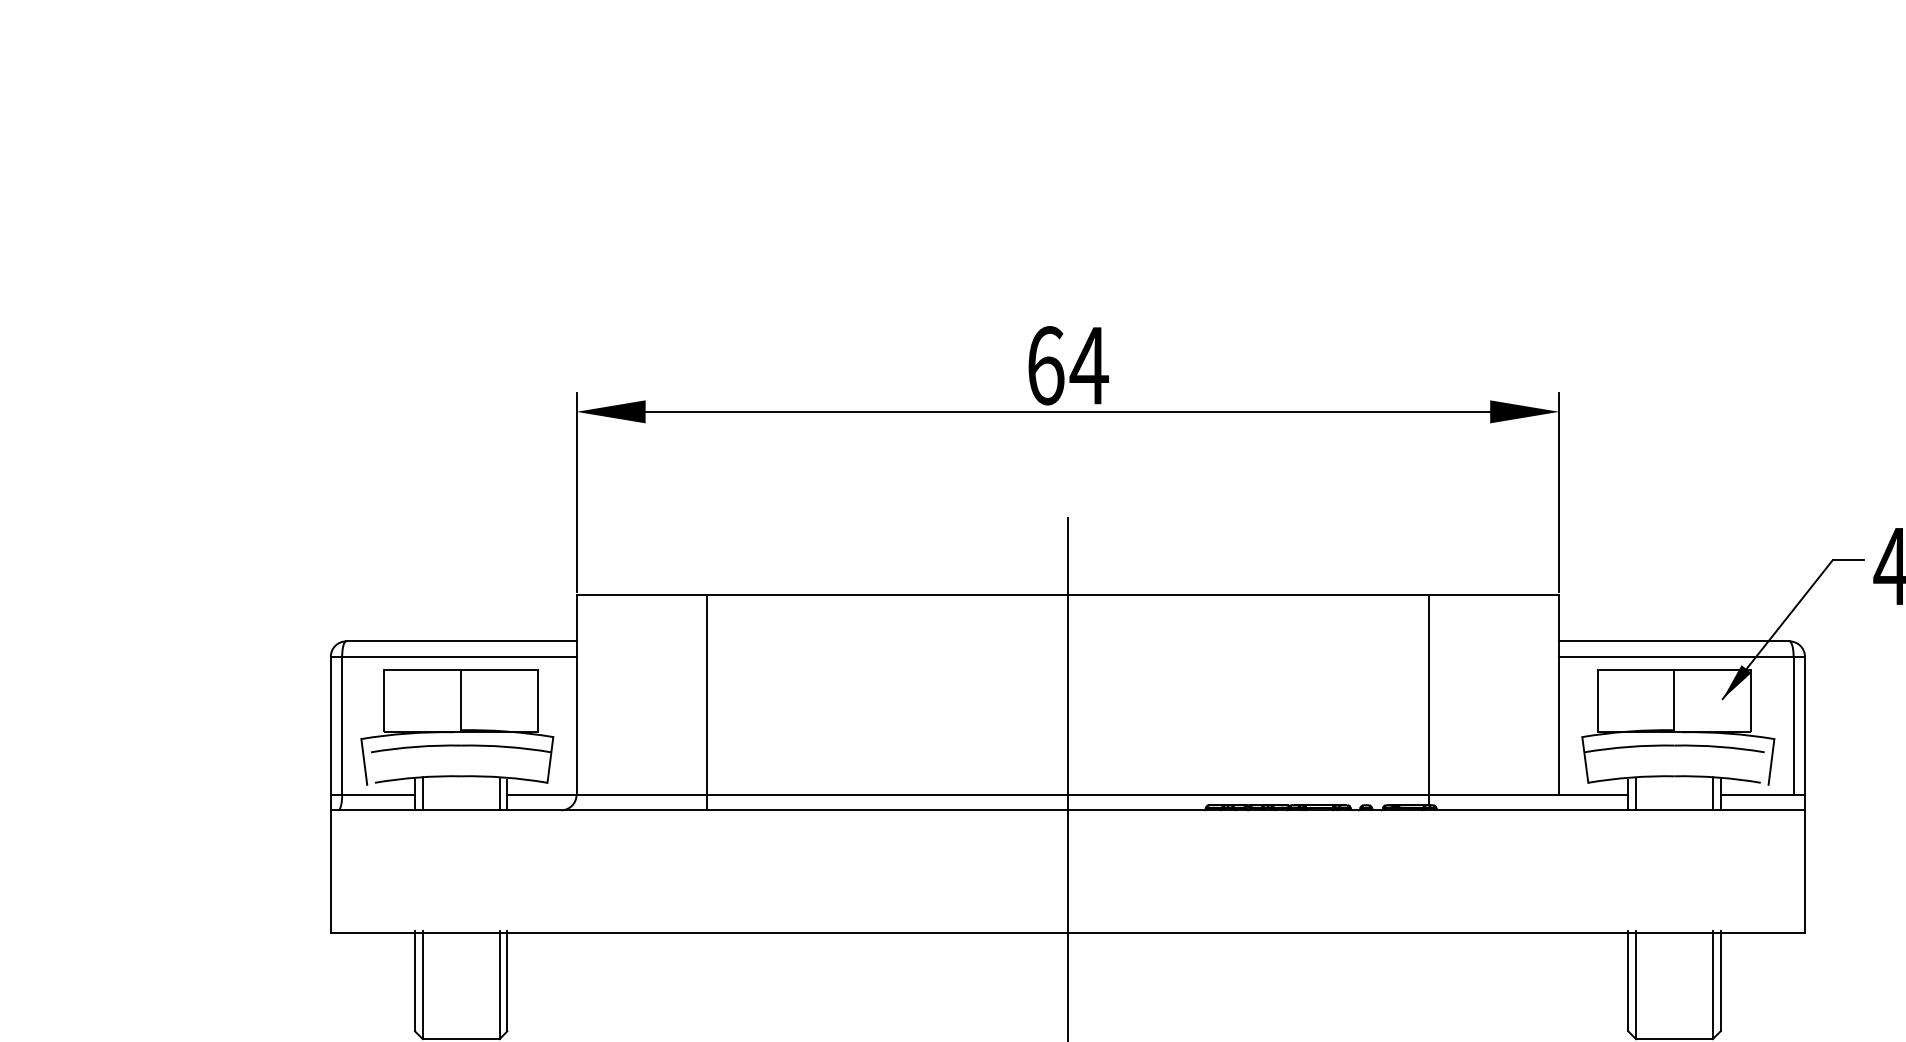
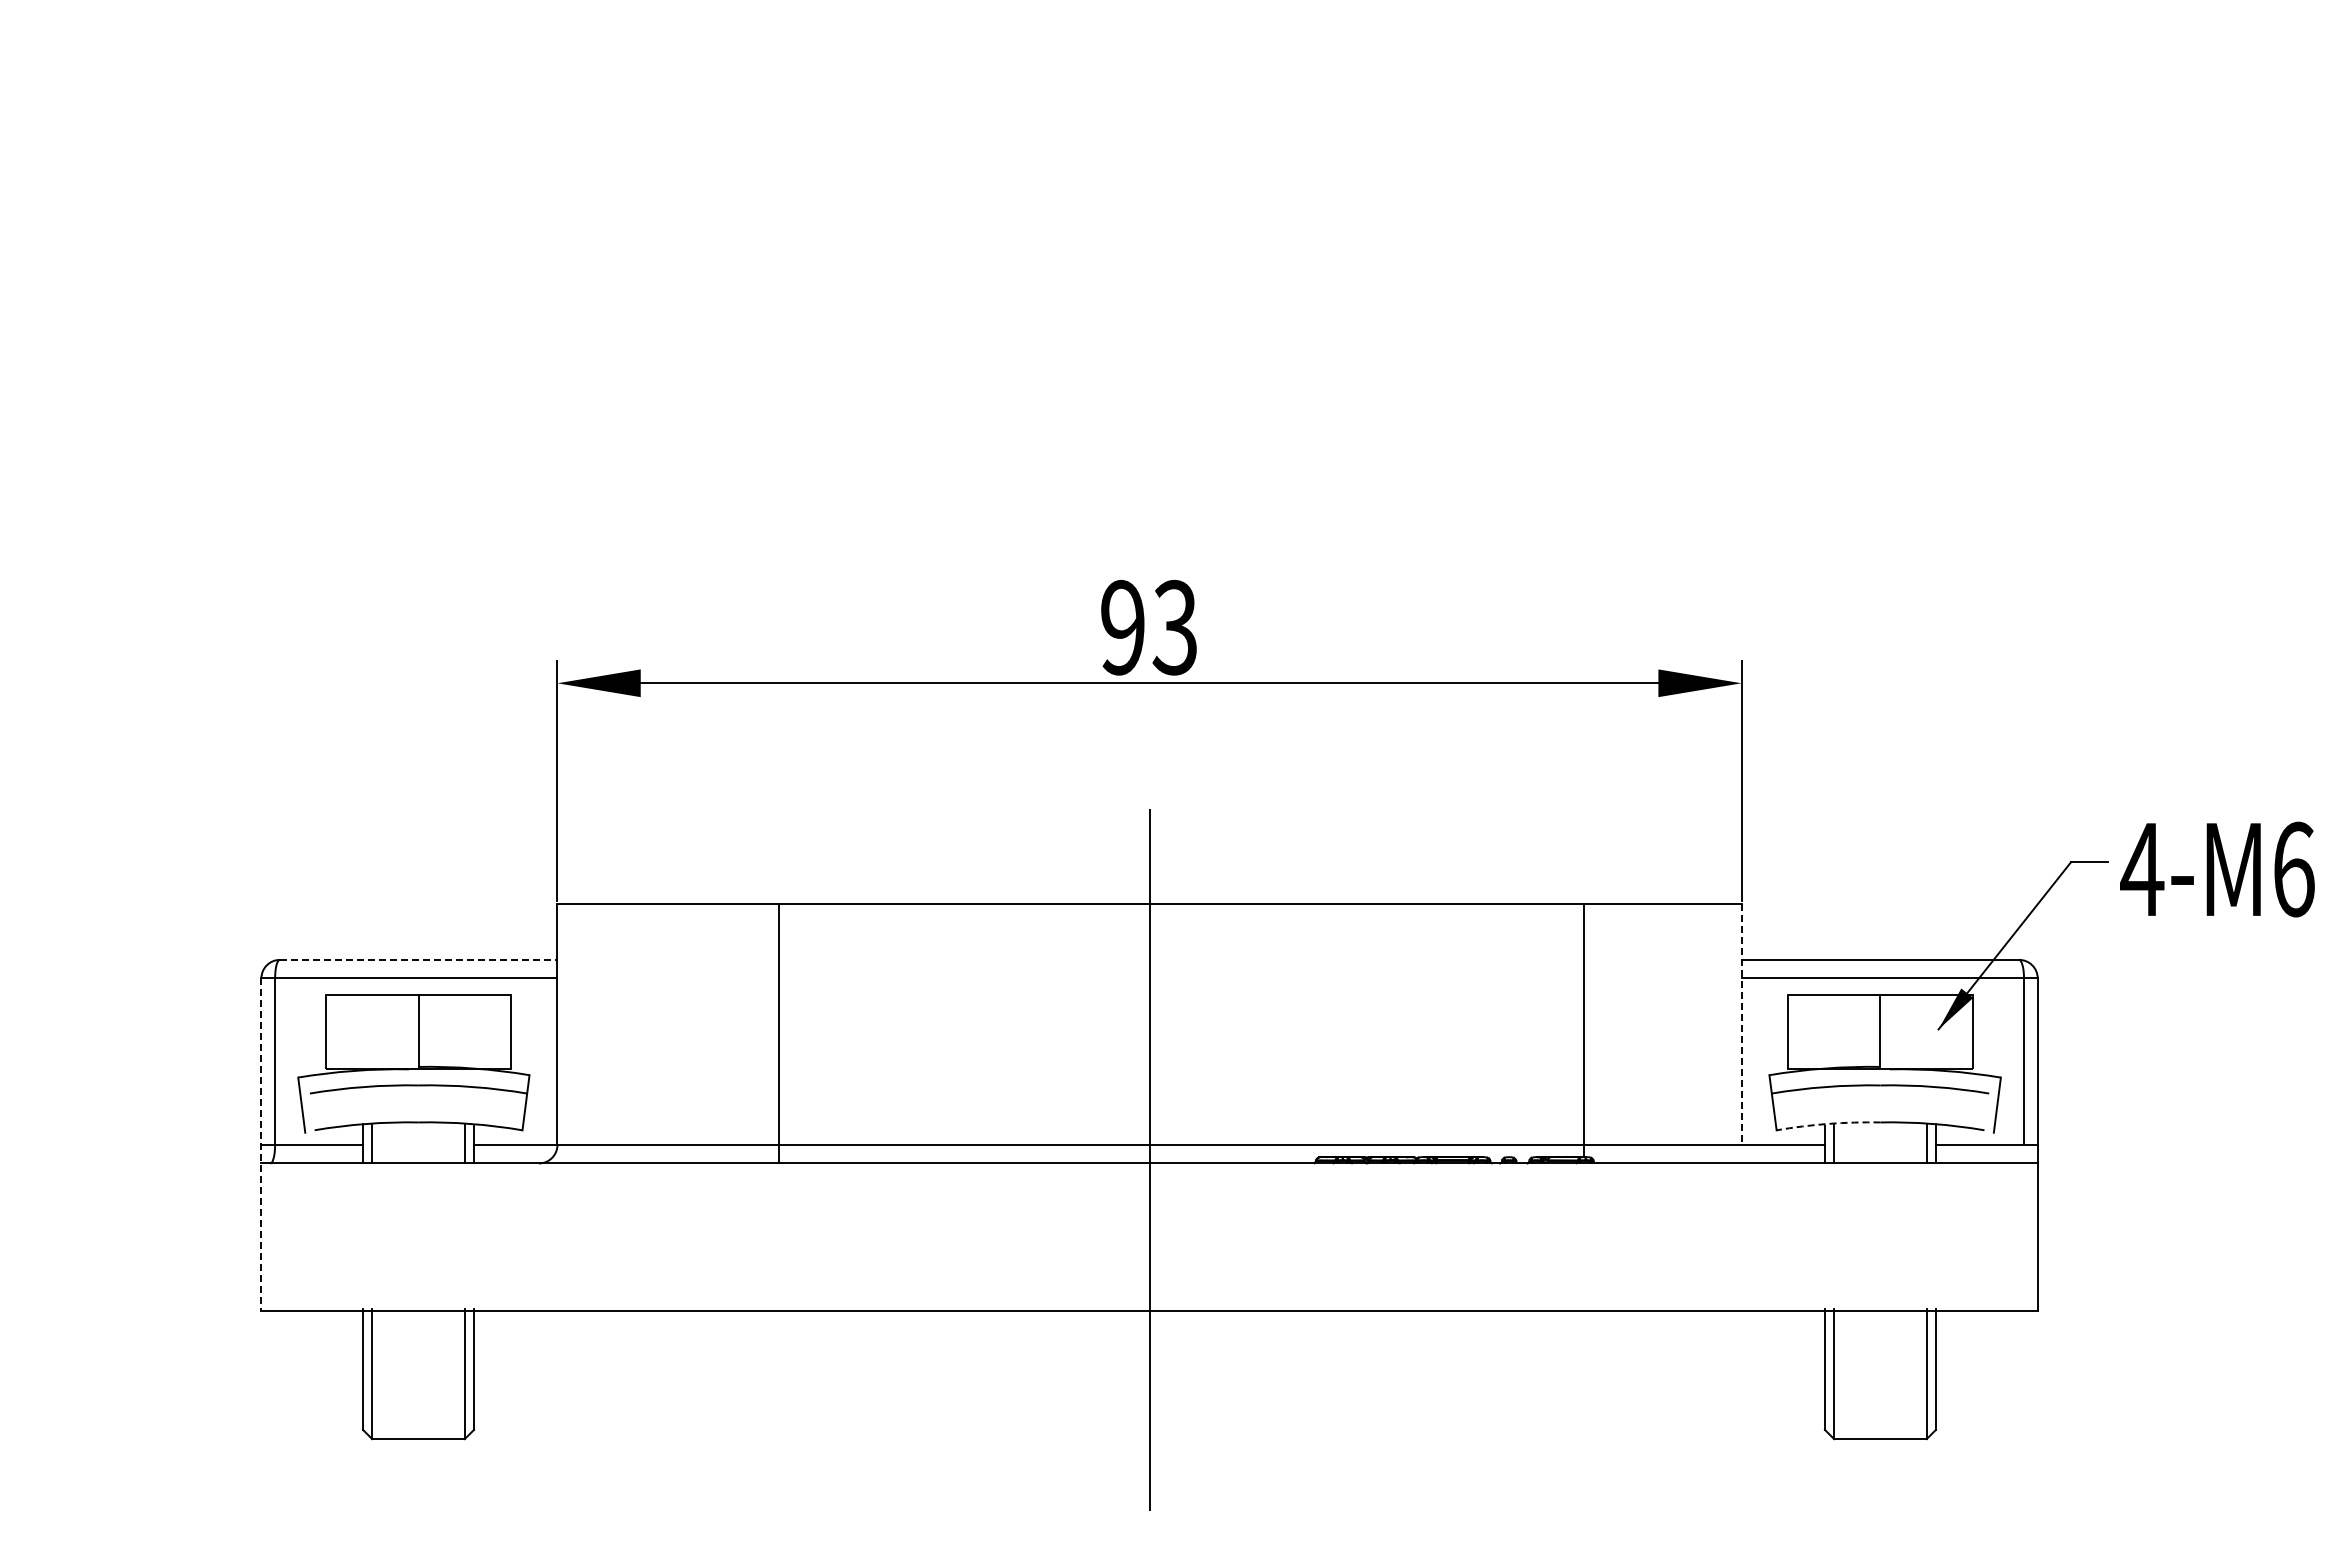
text: (1068, 365) -> (1150, 627), 64 -> 93
line: (461, 641) -> (418, 959), solid -> dashed
line: (1559, 695) -> (1741, 1025), solid -> dashed
line: (706, 702) -> (778, 1033), moved
arc: (1631, 777) -> (1828, 1123), solid -> dashed
line: (330, 794) -> (261, 1144), solid -> dashed

